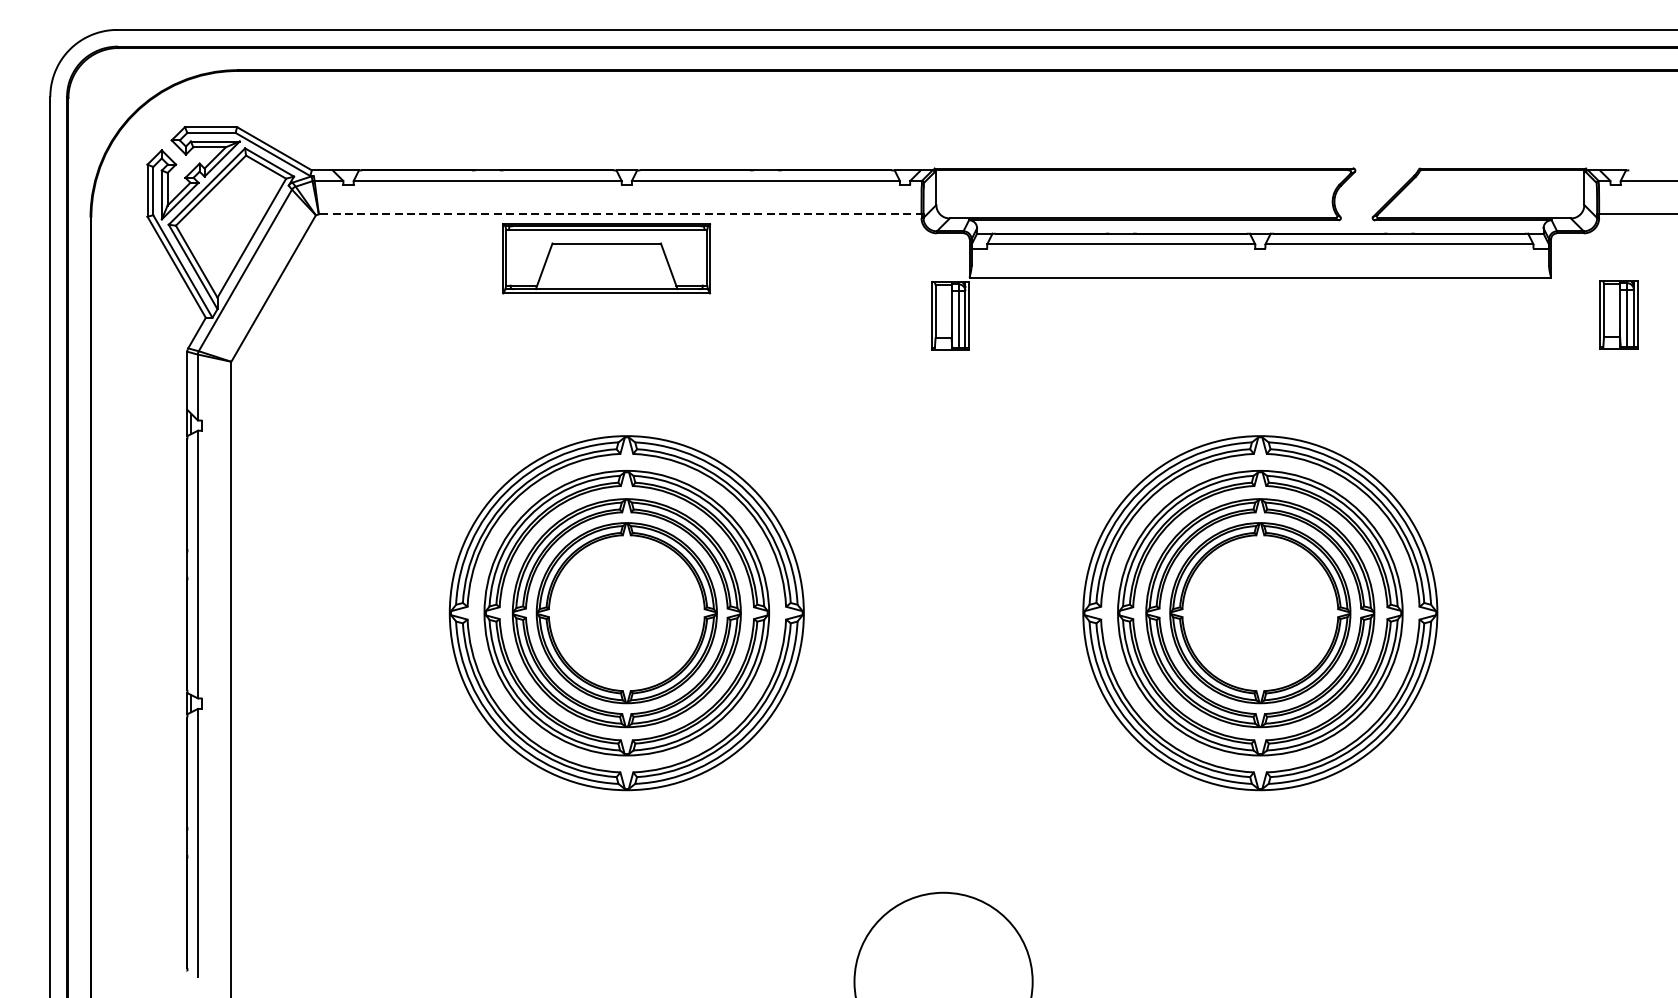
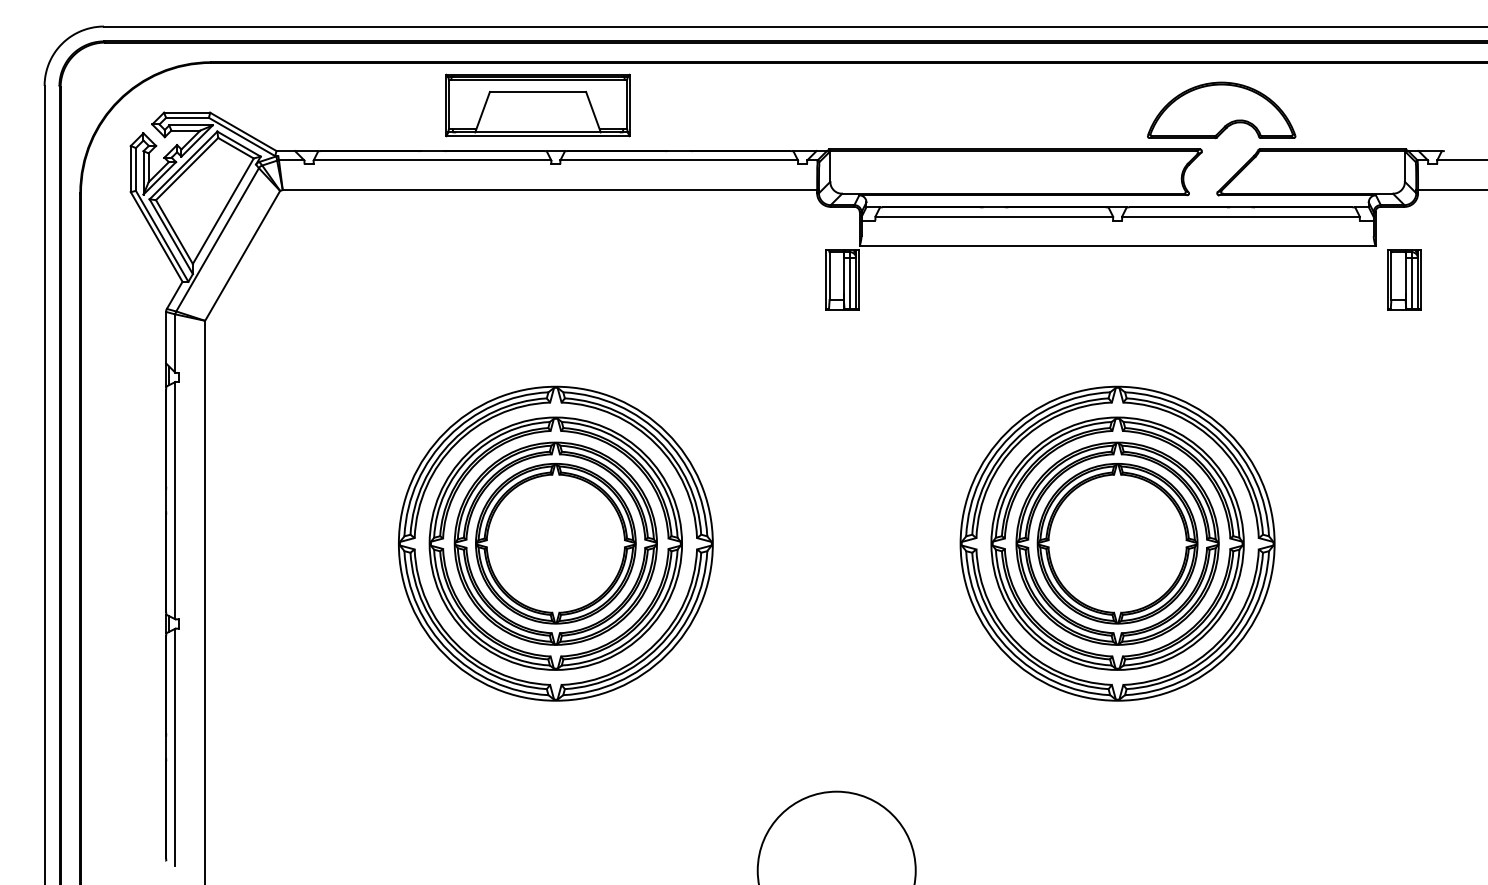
part: (1377, 124) -> (1221, 110), added
line: (620, 214) -> (550, 190), dashed -> solid
part: (606, 258) -> (537, 105), moved
part: (1618, 314) -> (1404, 279), moved

